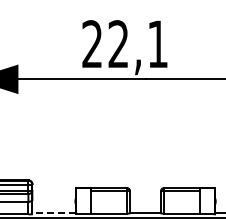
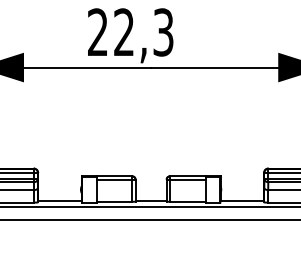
text: (157, 44) -> (163, 32), 22,1 -> 22,3
line: (53, 213) -> (59, 201), dashed -> solid

